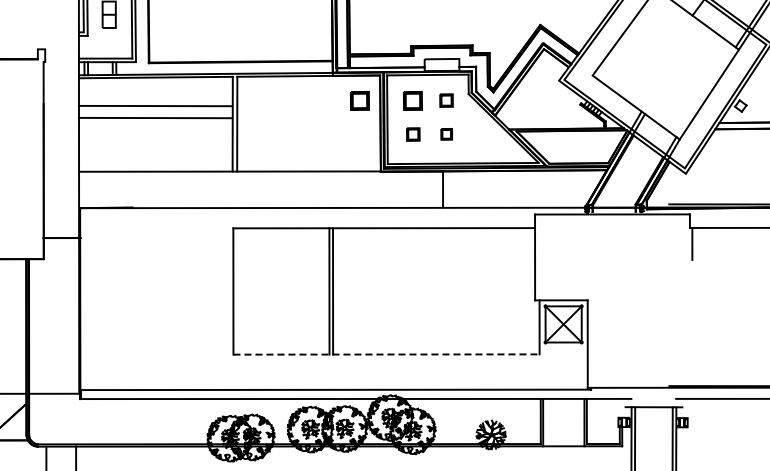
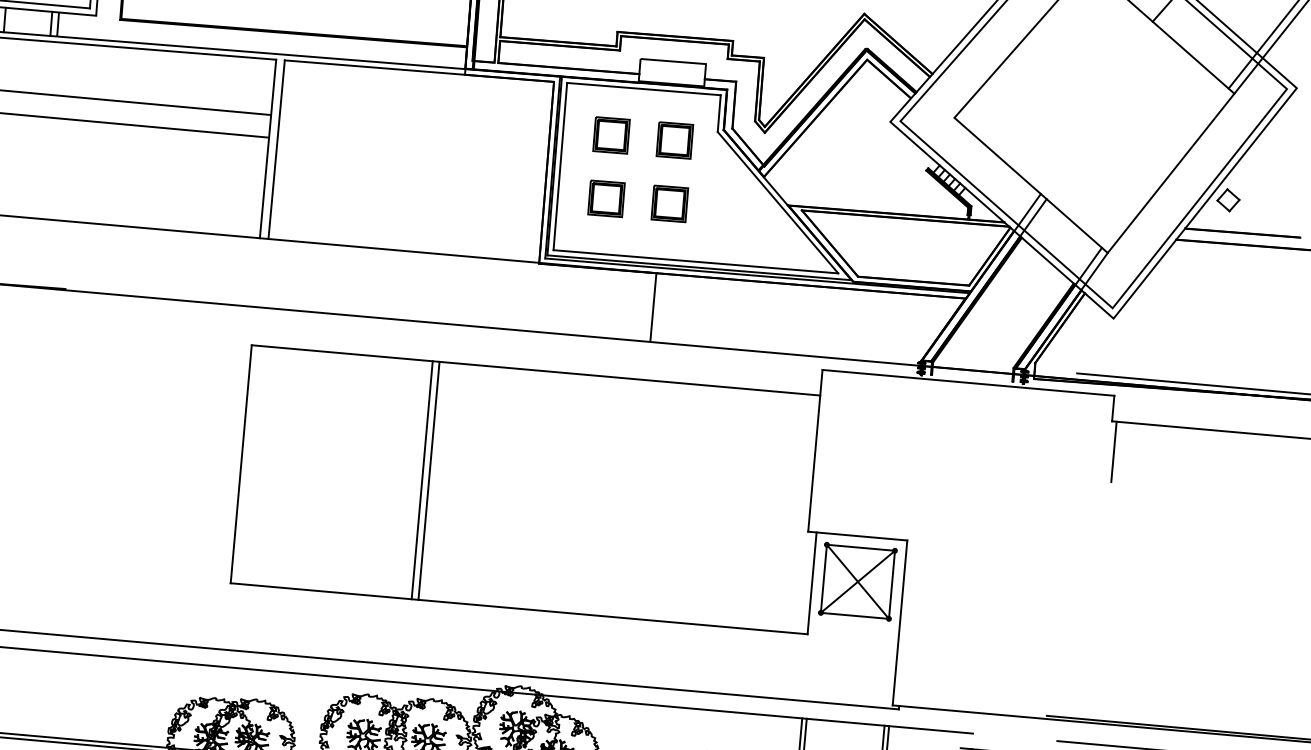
part: (359, 100) -> (510, 125), removed
part: (446, 100) -> (674, 140), size x1.43
part: (413, 134) -> (606, 198), size x1.43
part: (446, 134) -> (669, 204), size x1.67
line: (387, 354) -> (520, 608), dashed -> solid

